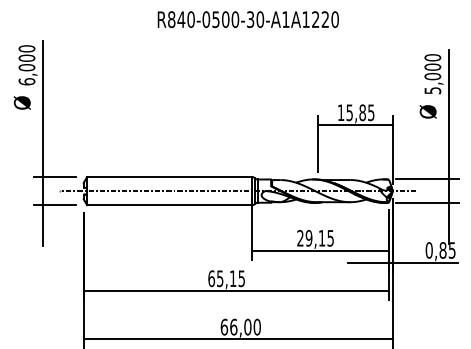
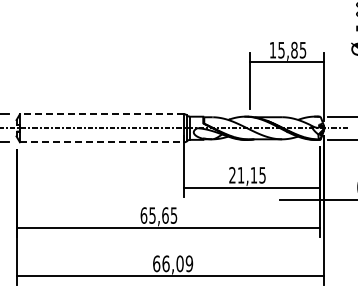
line: (169, 177) -> (102, 114), solid -> dashed
line: (169, 205) -> (102, 142), solid -> dashed
text: (308, 238) -> (240, 175), 29,15 -> 21,15
text: (232, 278) -> (164, 215), 65,15 -> 65,65
text: (256, 327) -> (188, 264), 66,00 -> 66,09

